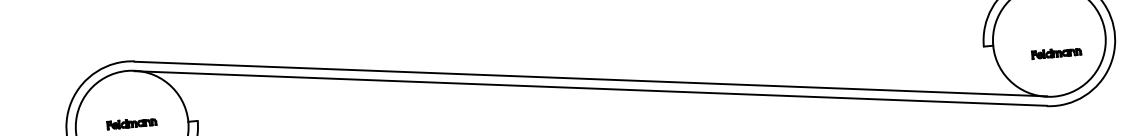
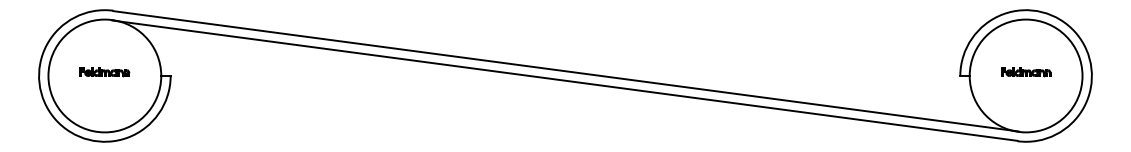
part: (1056, 53) -> (1026, 72), moved

